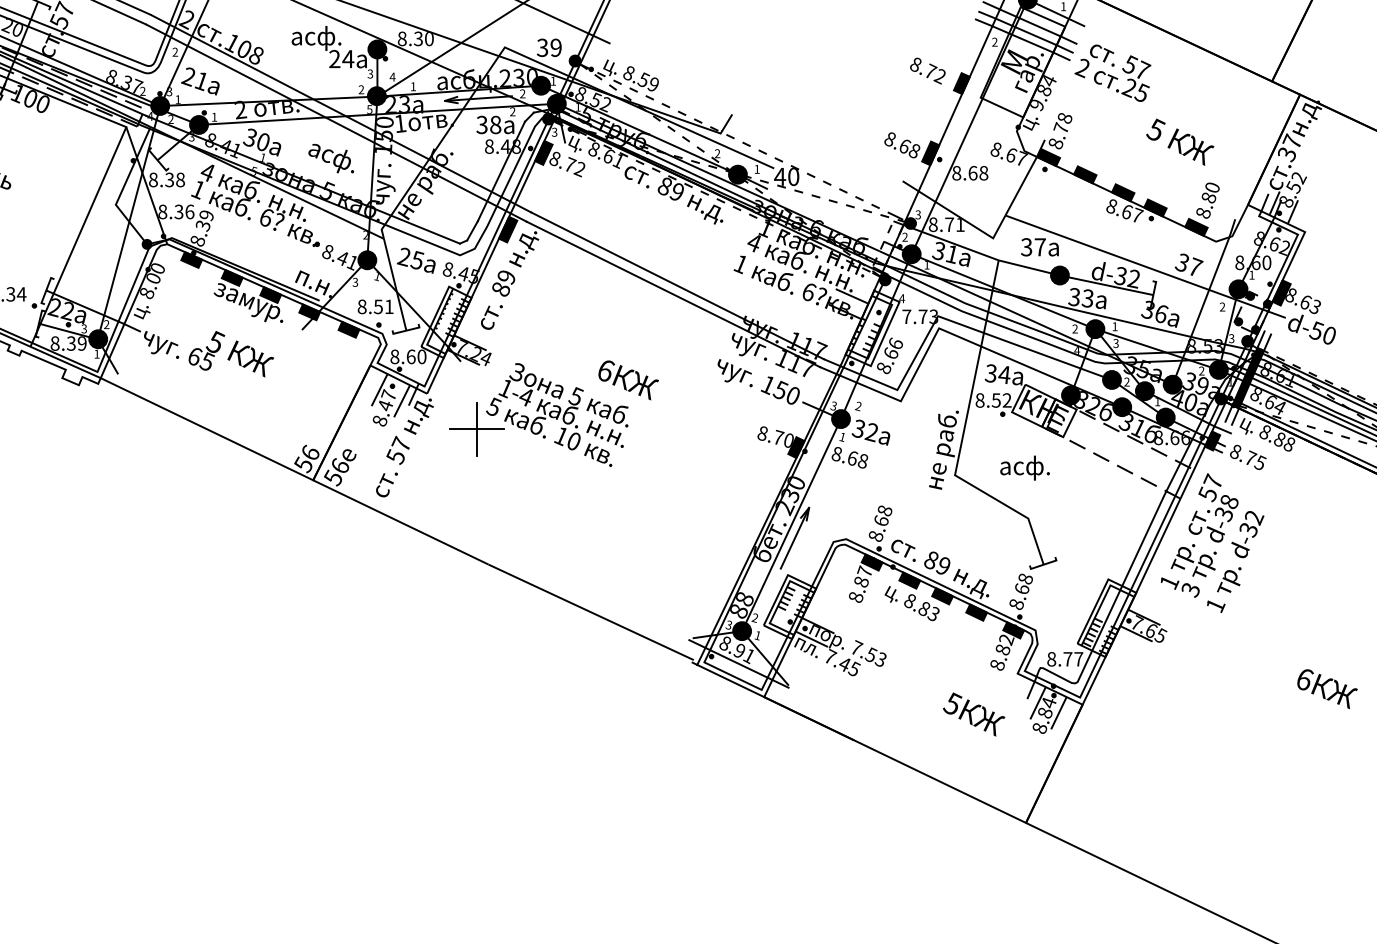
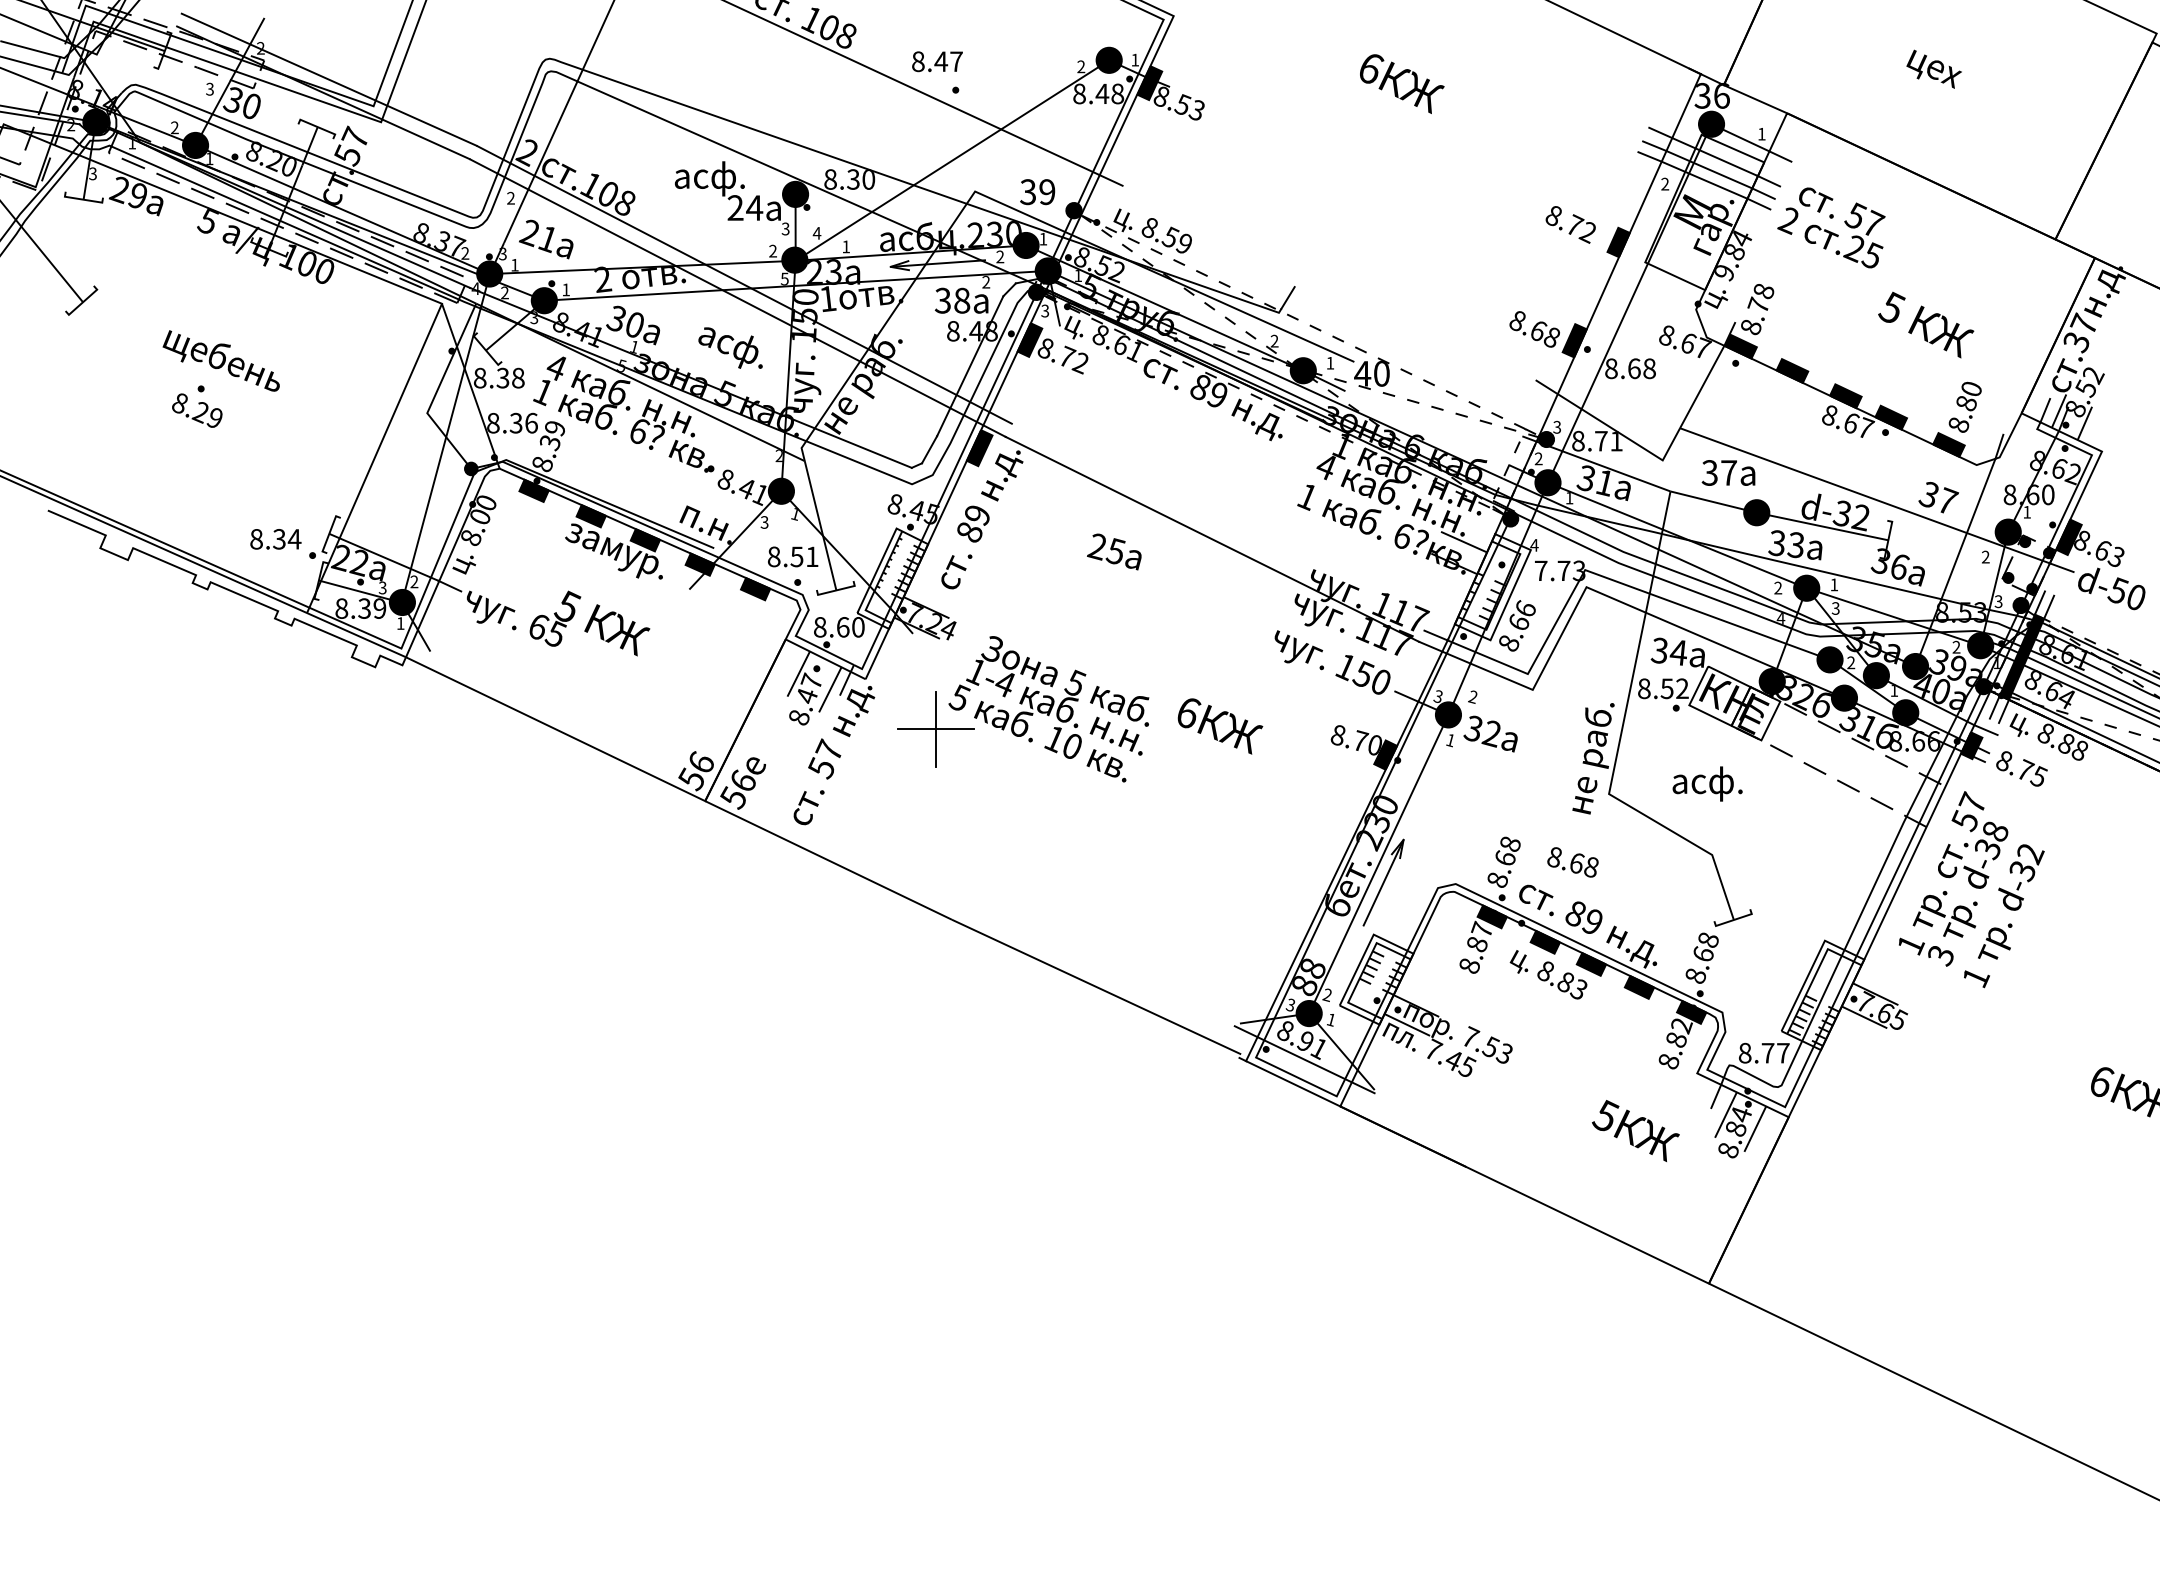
text: (416, 260) -> (1114, 551), moved
line: (677, 285) -> (1217, 526), removed
text: (628, 380) -> (1220, 726), moved
text: (849, 457) -> (1572, 862), moved

